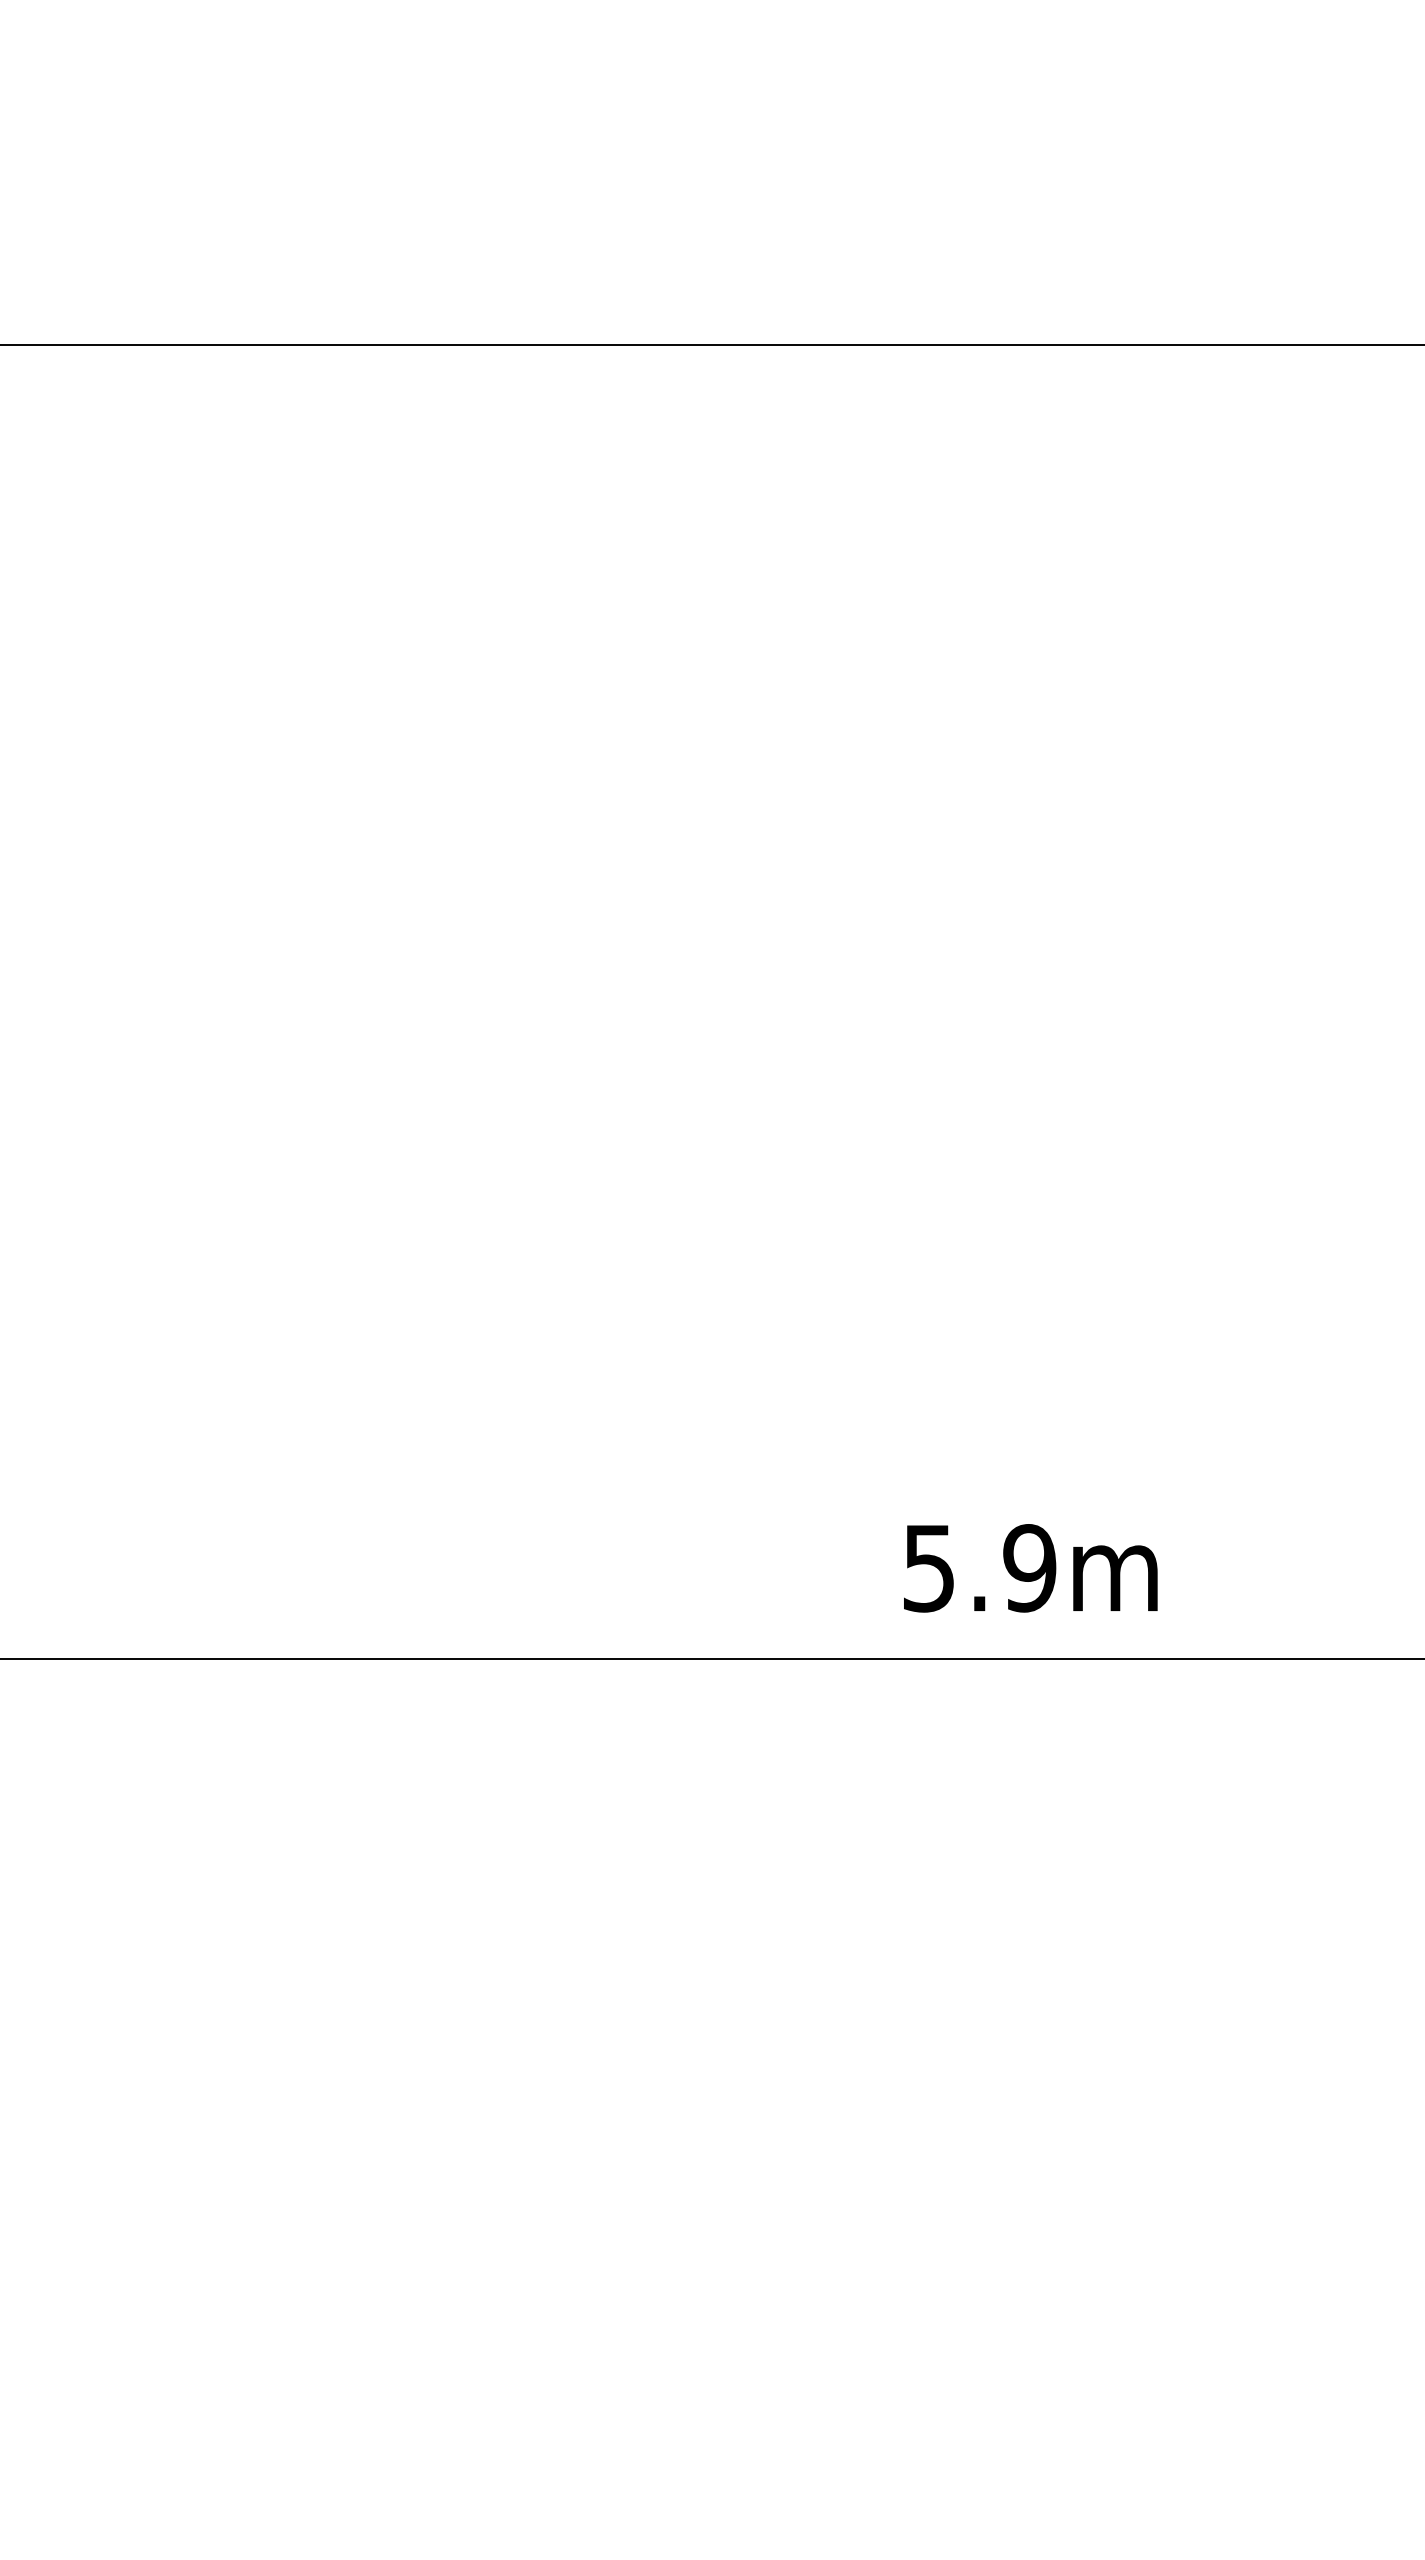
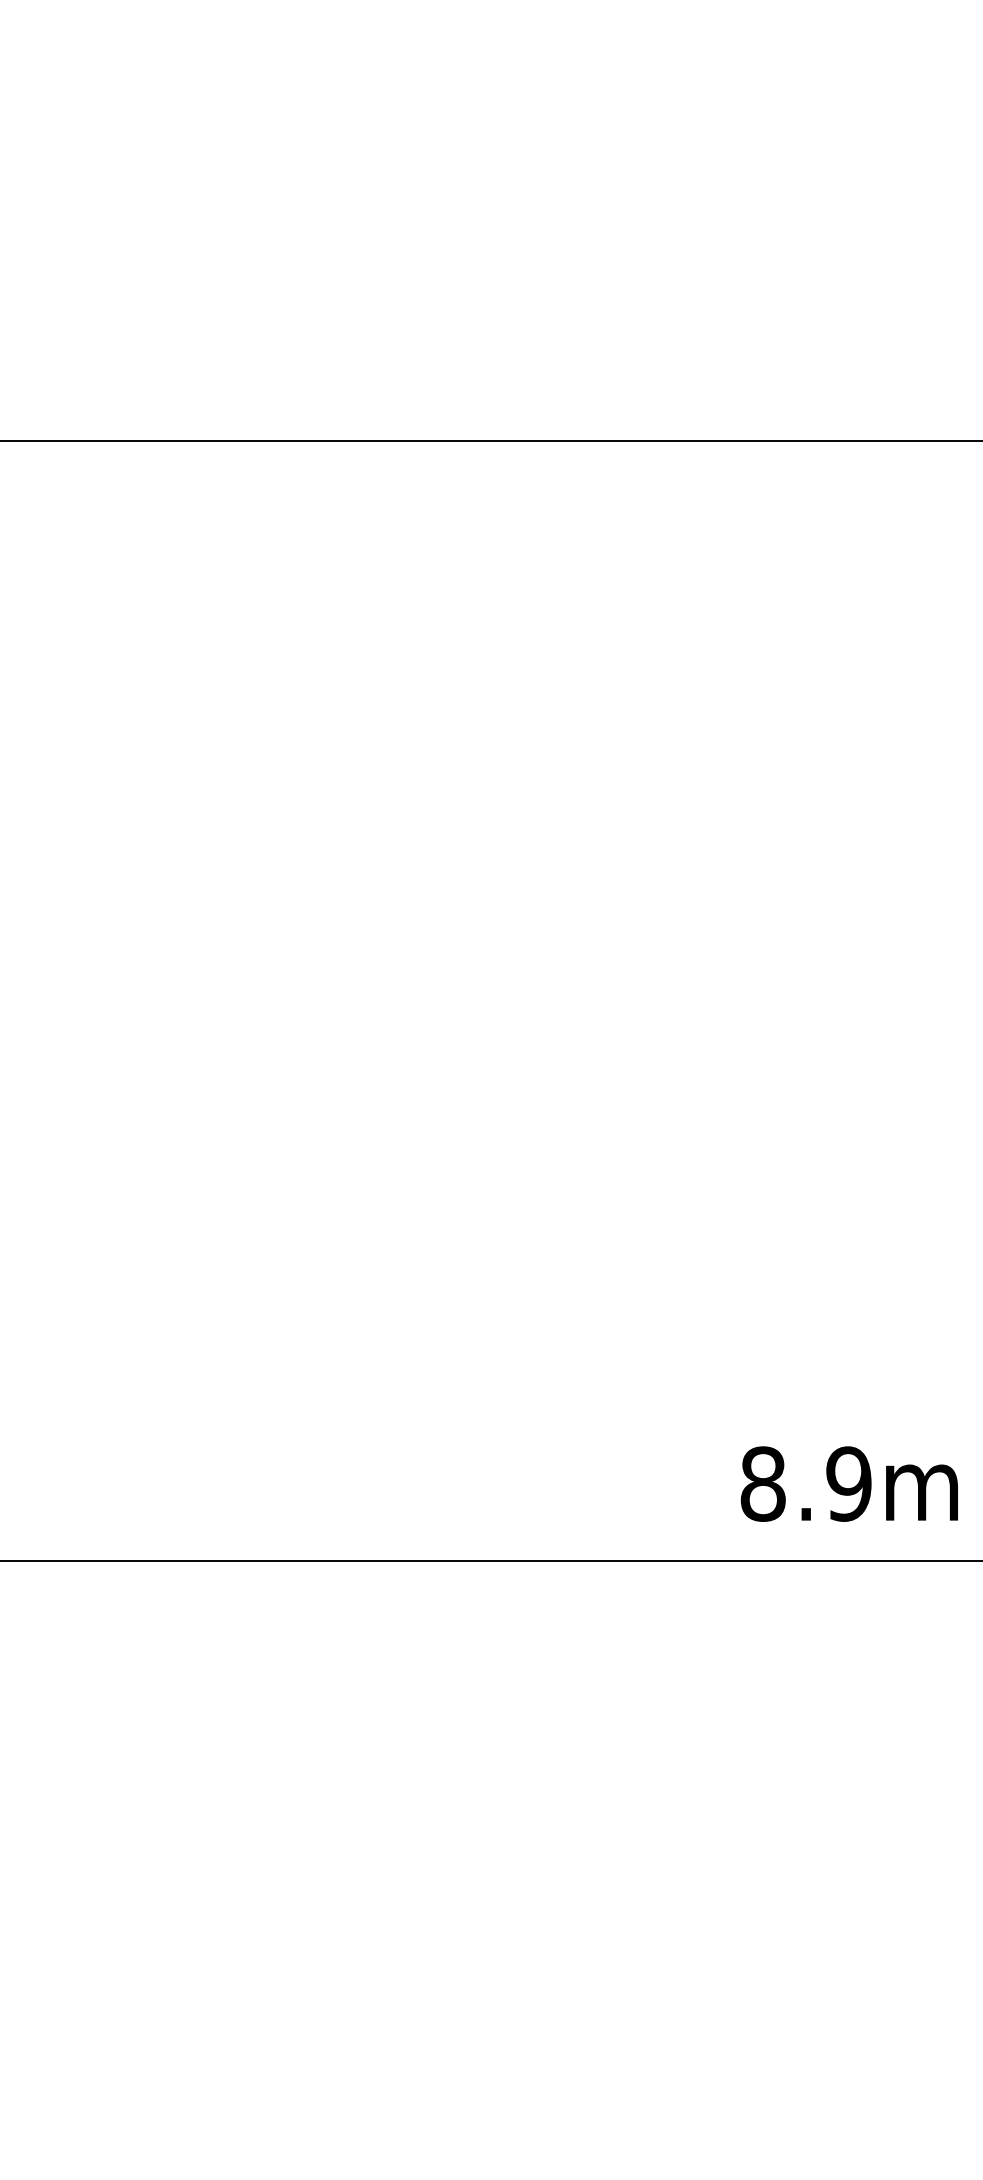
text: (929, 1568) -> (763, 1484), 5.9m -> 8.9m

